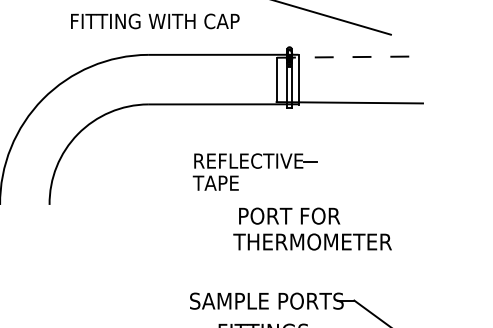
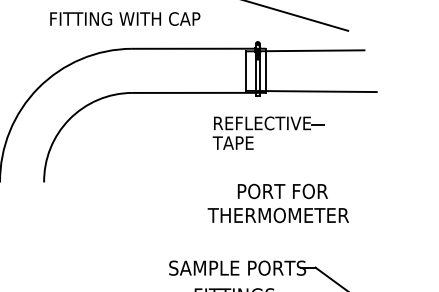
text: (155, 20) -> (125, 18), moved
line: (341, 56) -> (304, 50), dashed -> solid
part: (255, 171) -> (268, 132), moved
text: (289, 216) -> (282, 191), moved

